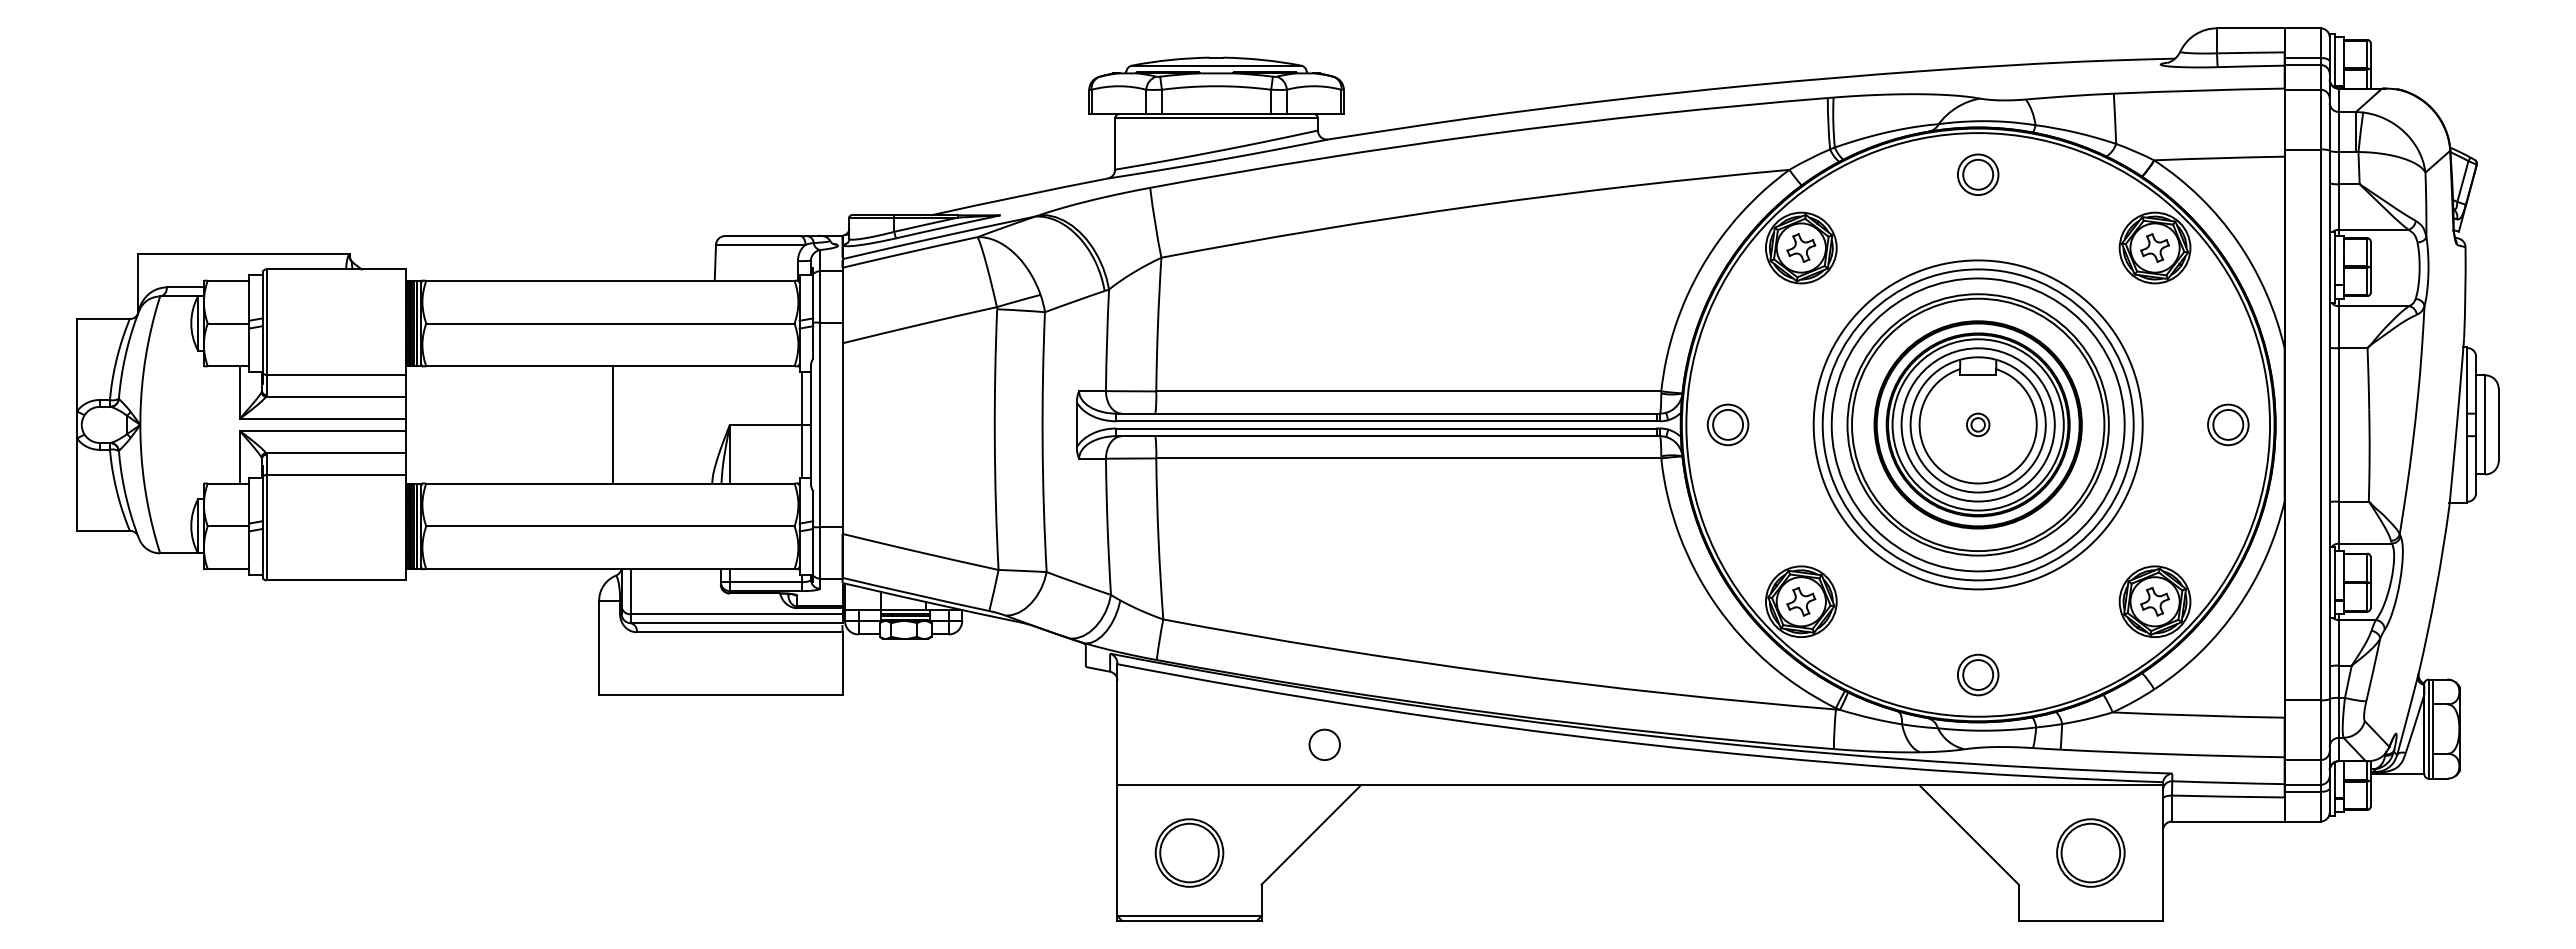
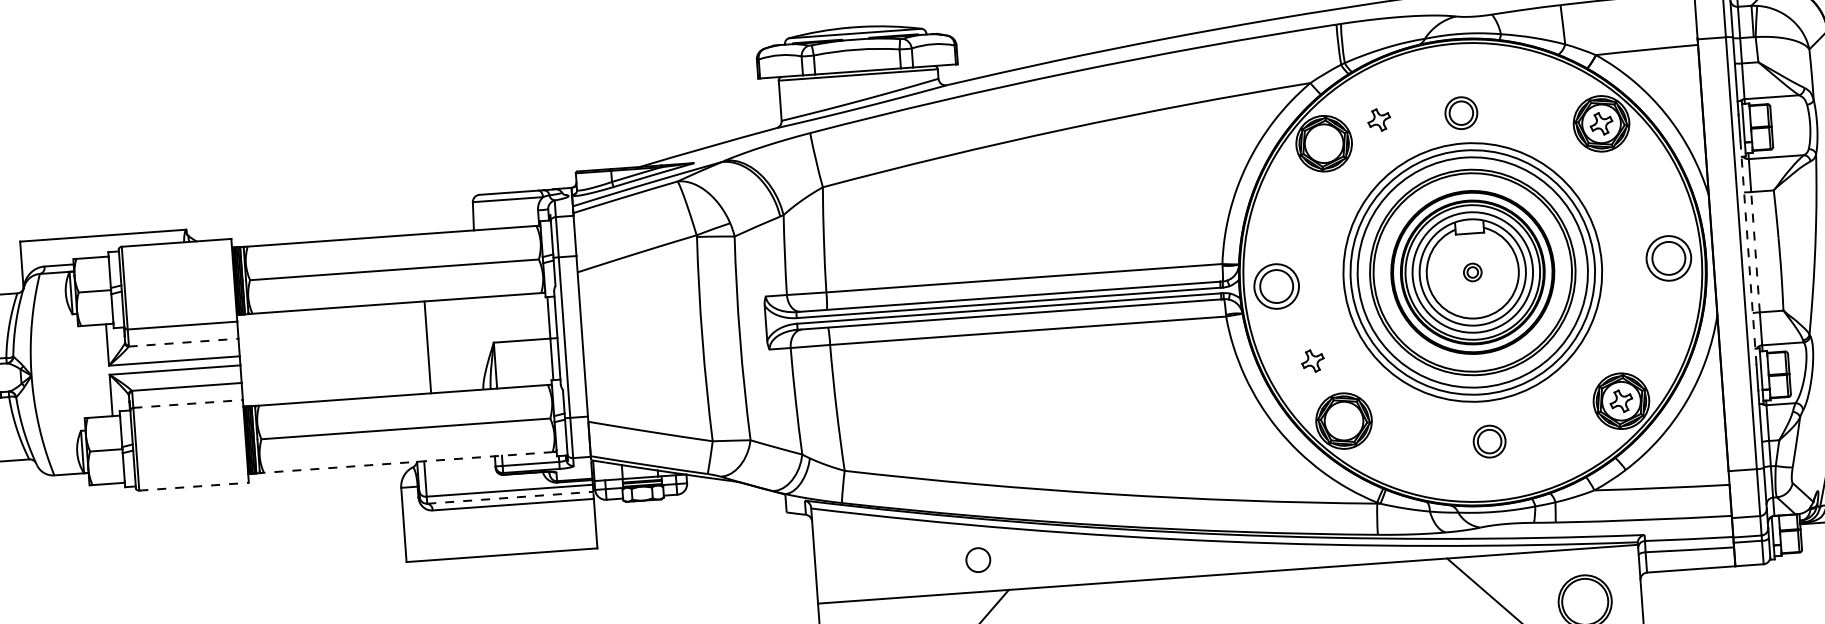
part: (1978, 174) -> (1461, 112), moved
part: (1801, 247) -> (1379, 119), moved
line: (336, 396) -> (183, 342), solid -> dashed
line: (612, 424) -> (427, 347), moved
part: (1727, 424) -> (1276, 286), size x1.4
part: (2228, 424) -> (1669, 258), size x1.4
line: (2329, 424) -> (1748, 252), solid -> dashed
line: (2338, 424) -> (1755, 251), solid -> dashed
line: (336, 474) -> (188, 403), solid -> dashed
line: (609, 569) -> (407, 462), solid -> dashed
line: (336, 580) -> (194, 486), solid -> dashed
part: (1801, 601) -> (1313, 360), moved
line: (736, 623) -> (510, 498), solid -> dashed
part: (1978, 674) -> (1489, 441), moved

